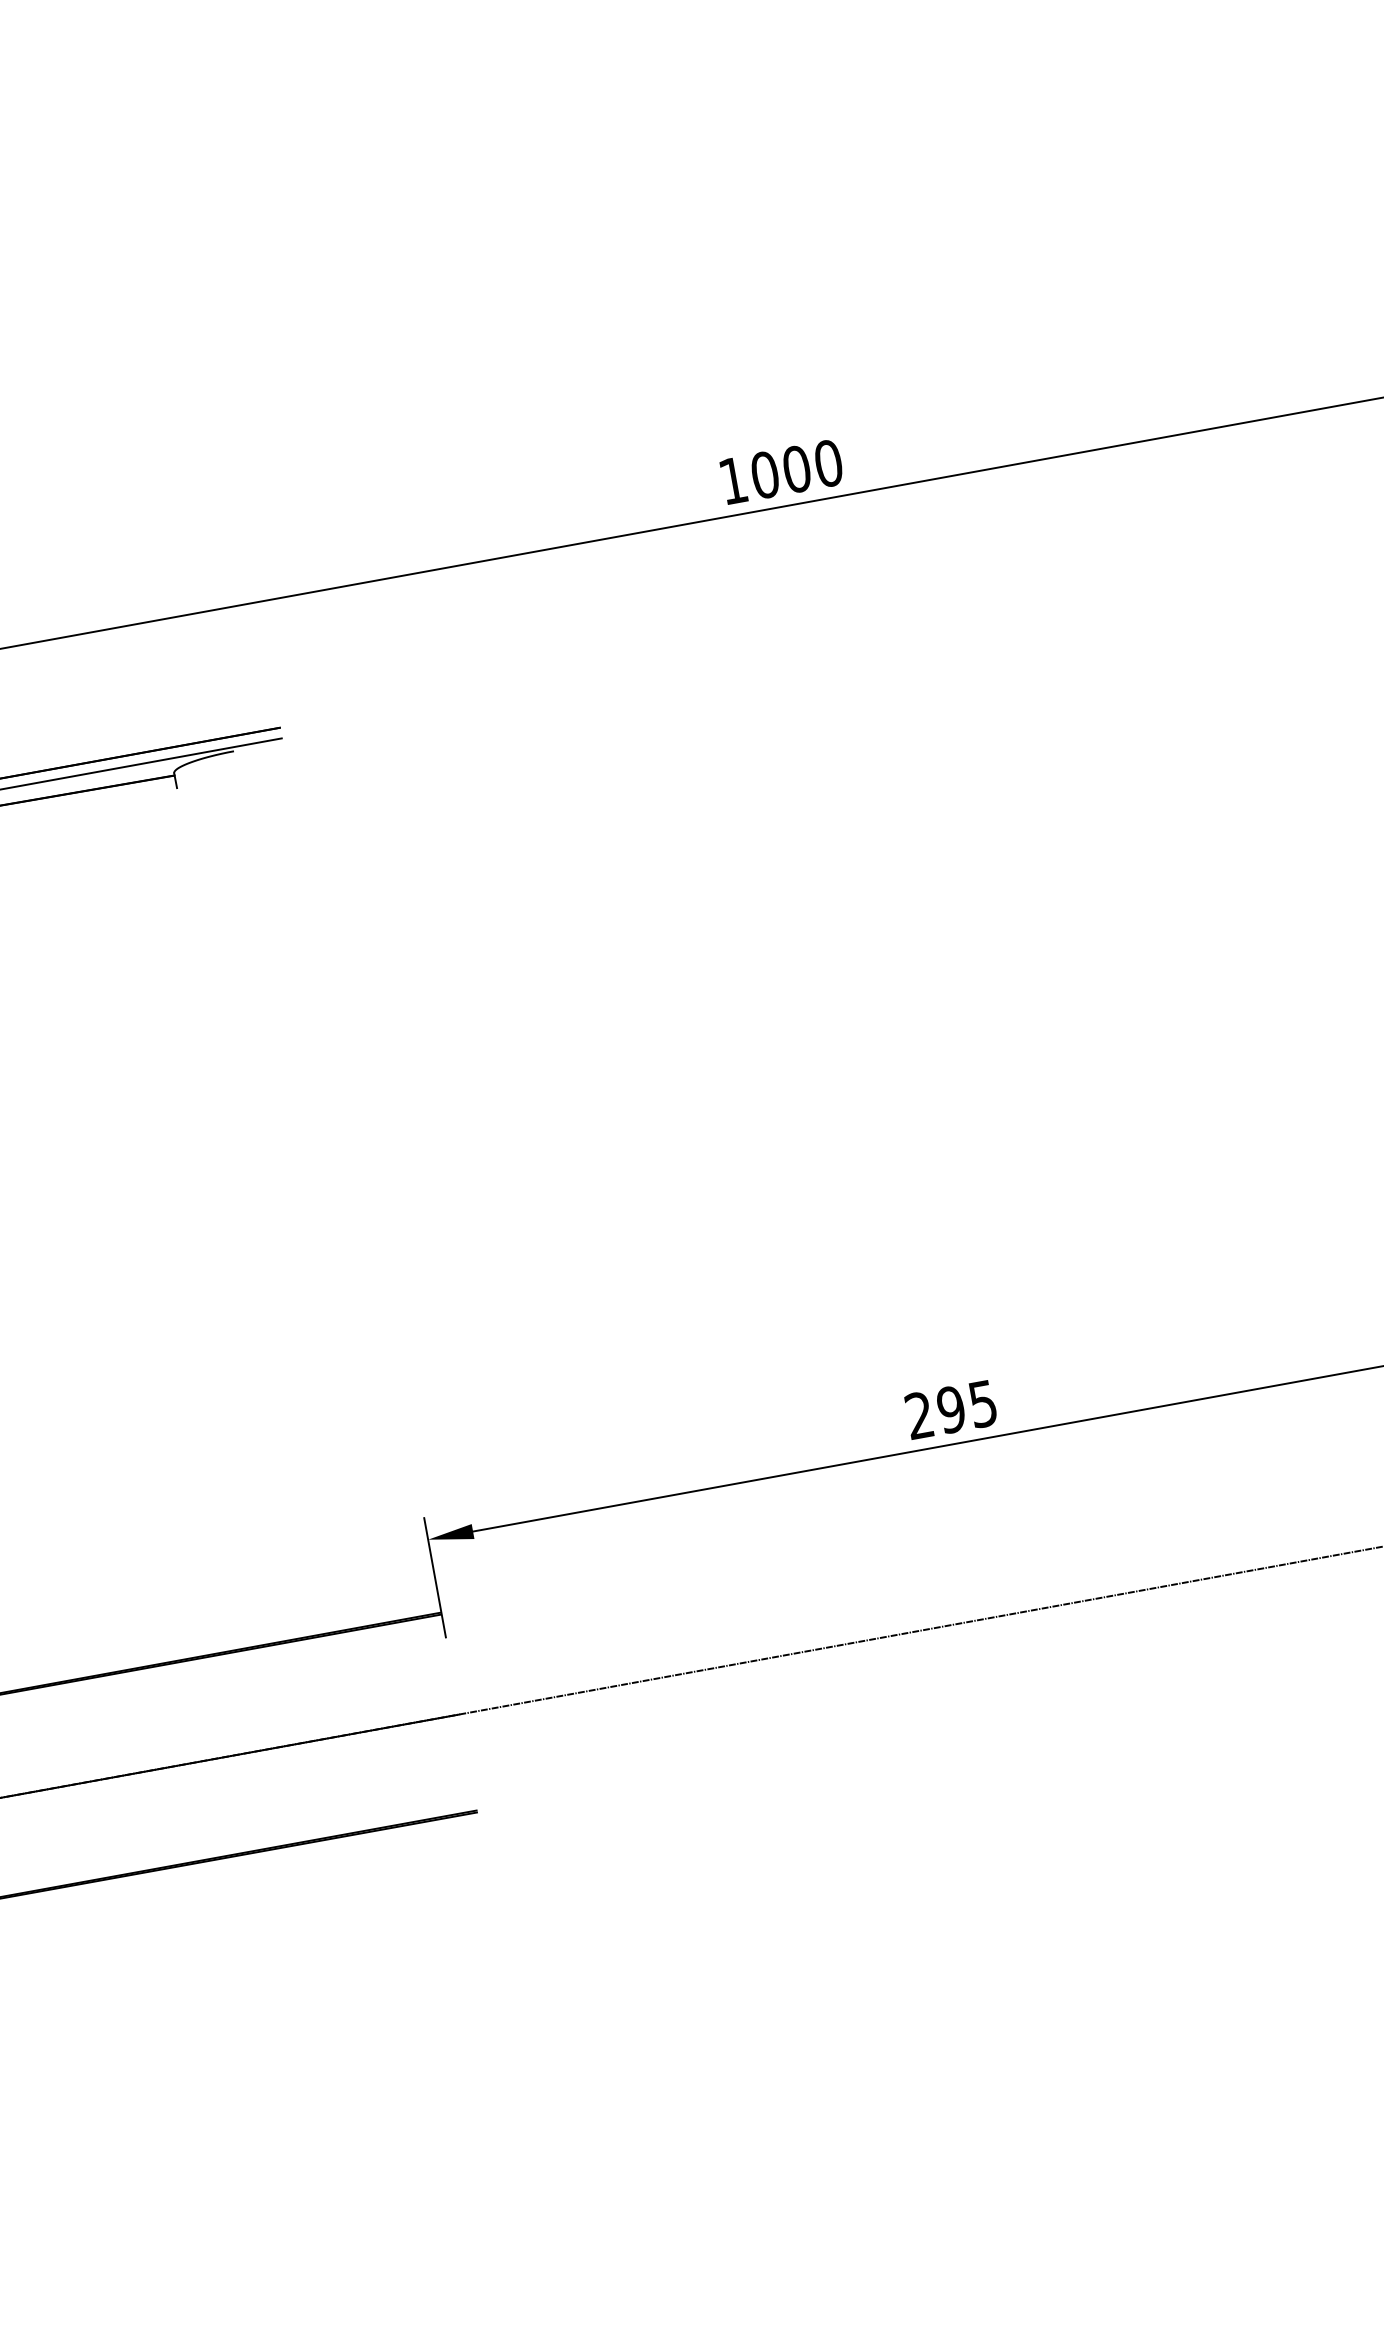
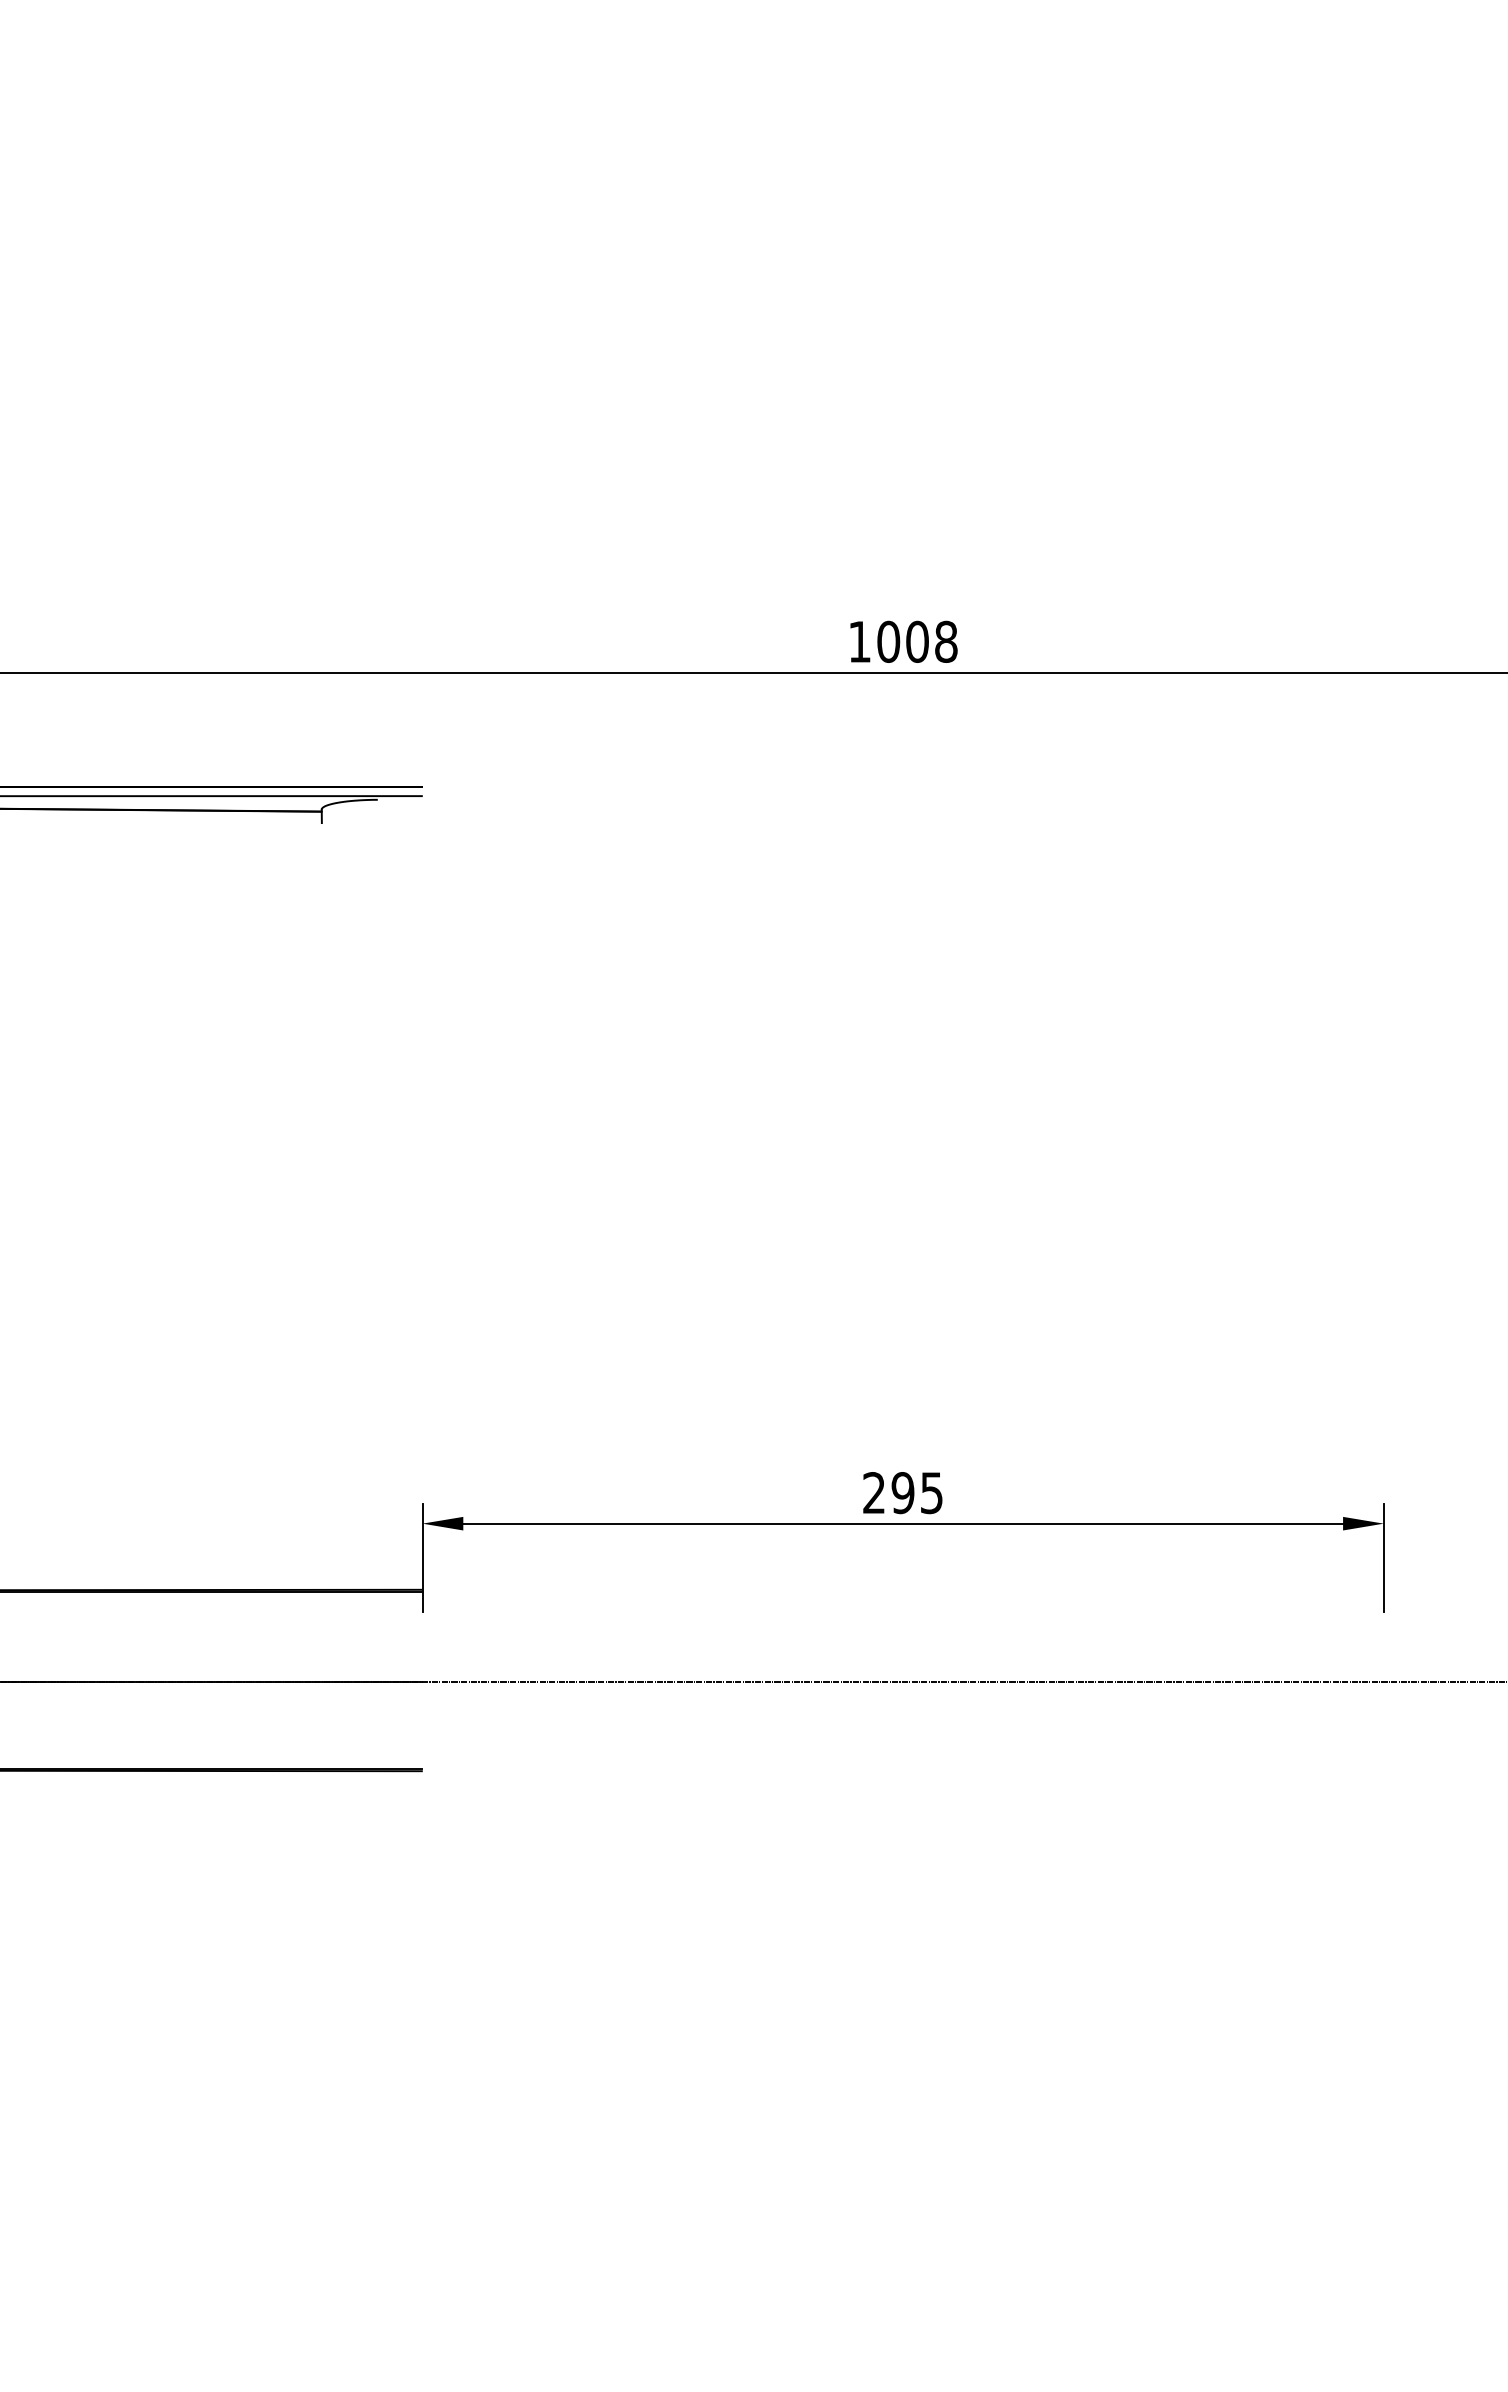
text: (828, 463) -> (946, 641), 1000 -> 1008

